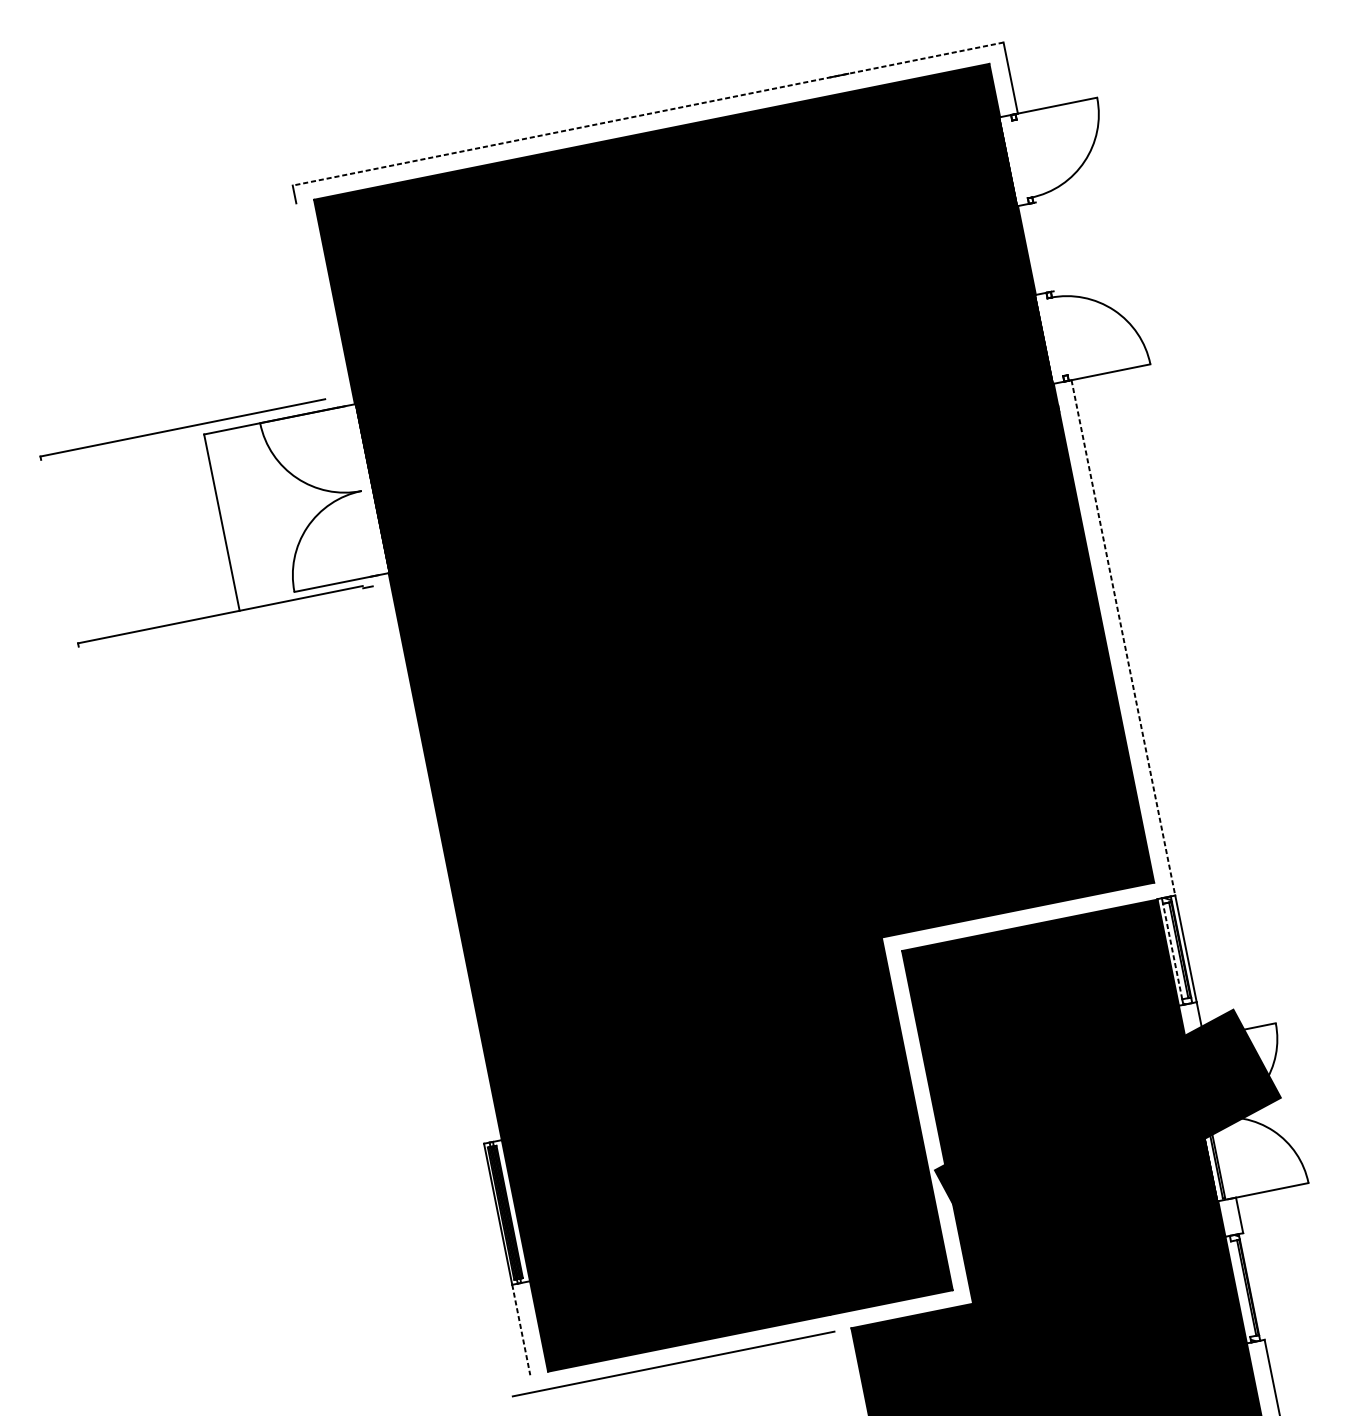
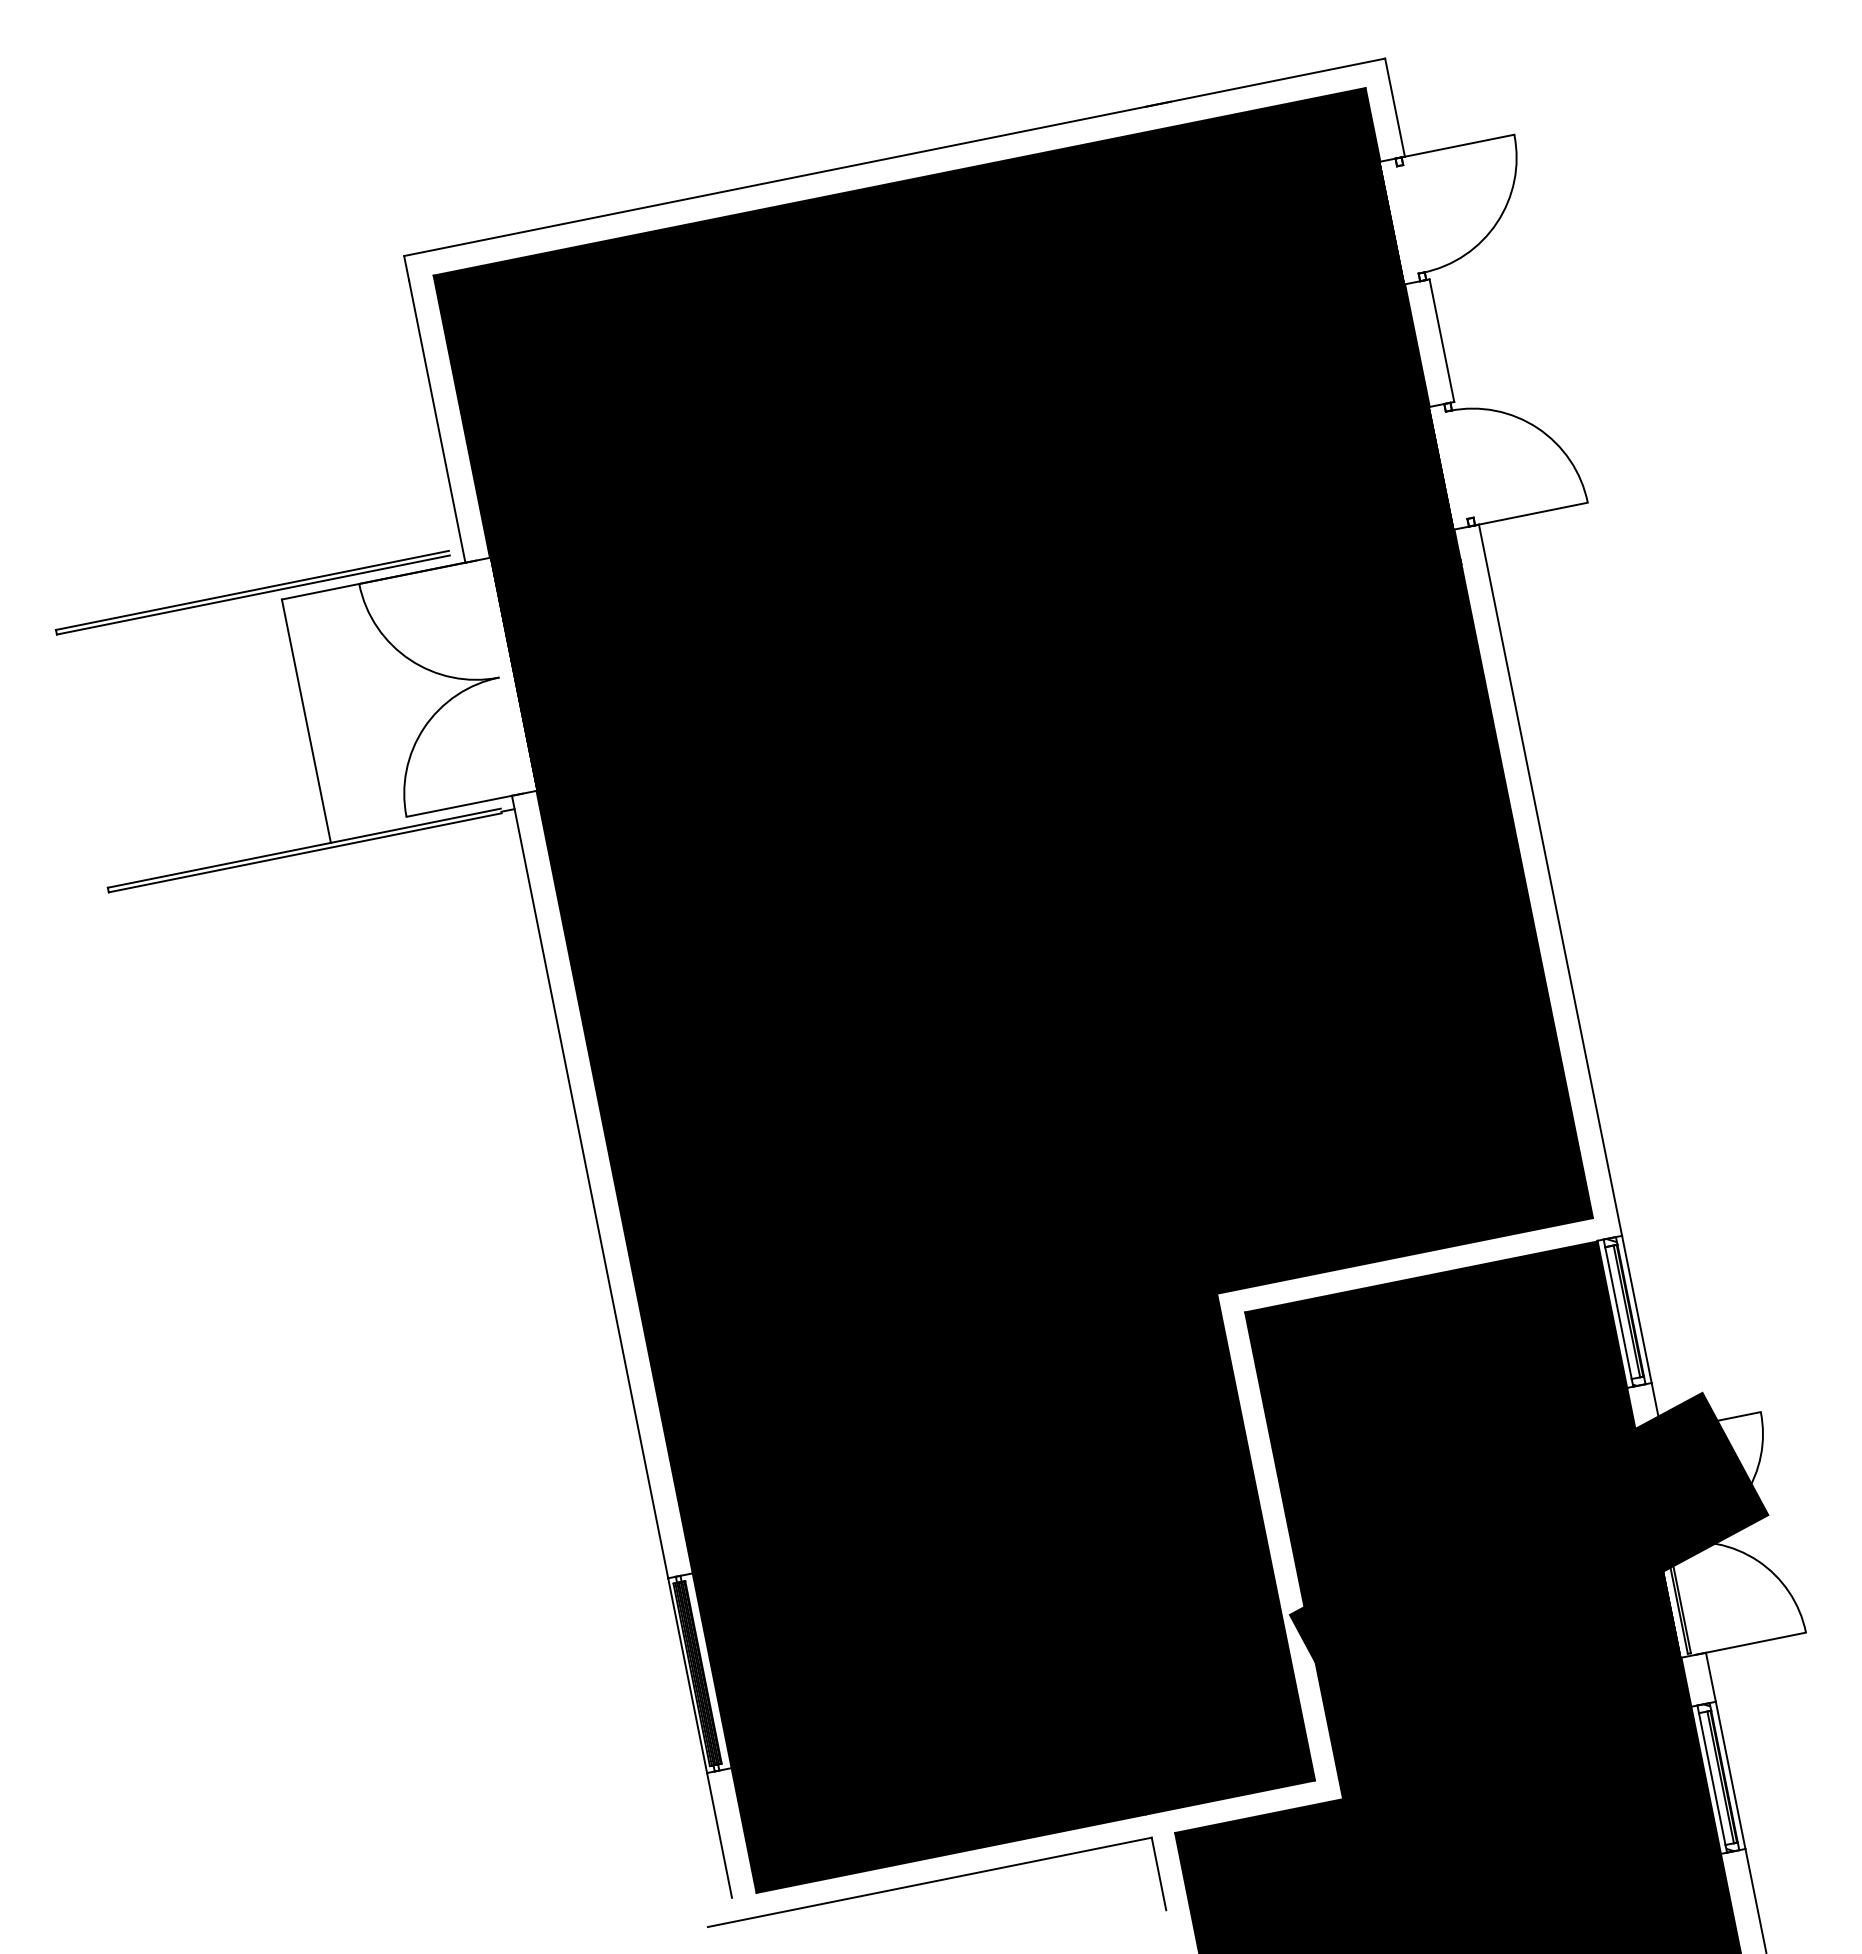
line: (648, 114) -> (894, 157), dashed -> solid
line: (1044, 246) -> (1441, 340), added
line: (316, 305) -> (437, 421), added
line: (182, 430) -> (252, 594), added
line: (220, 617) -> (304, 852), added
line: (1123, 638) -> (1550, 880), dashed -> solid
line: (427, 859) -> (589, 1186), added
line: (1172, 951) -> (1618, 1312), dashed -> solid
line: (1253, 1285) -> (1730, 1774), added
line: (1240, 1289) -> (1712, 1779), added
line: (521, 1330) -> (719, 1835), dashed -> solid
line: (839, 1357) -> (1158, 1873), added

